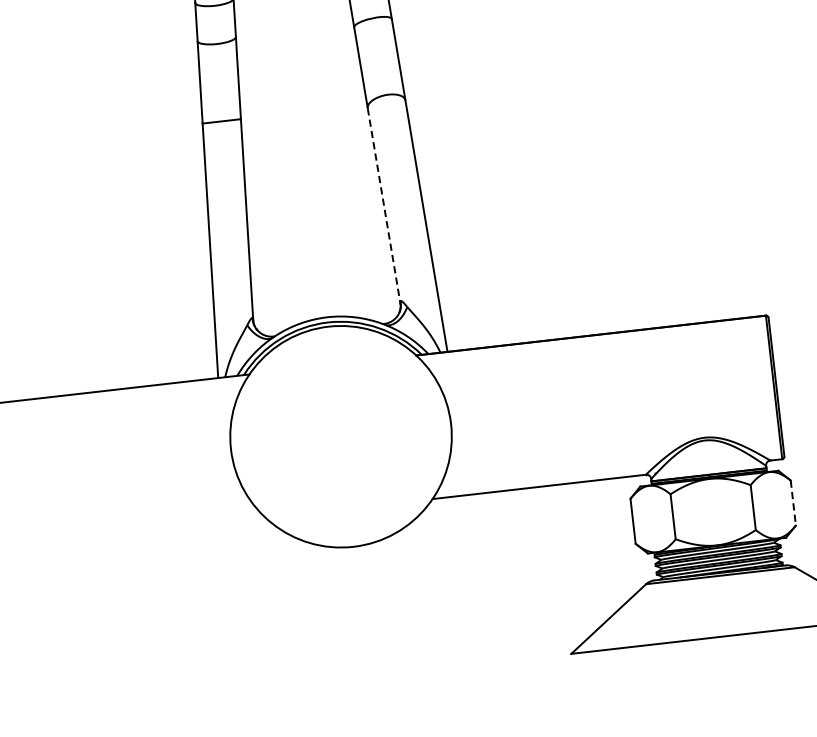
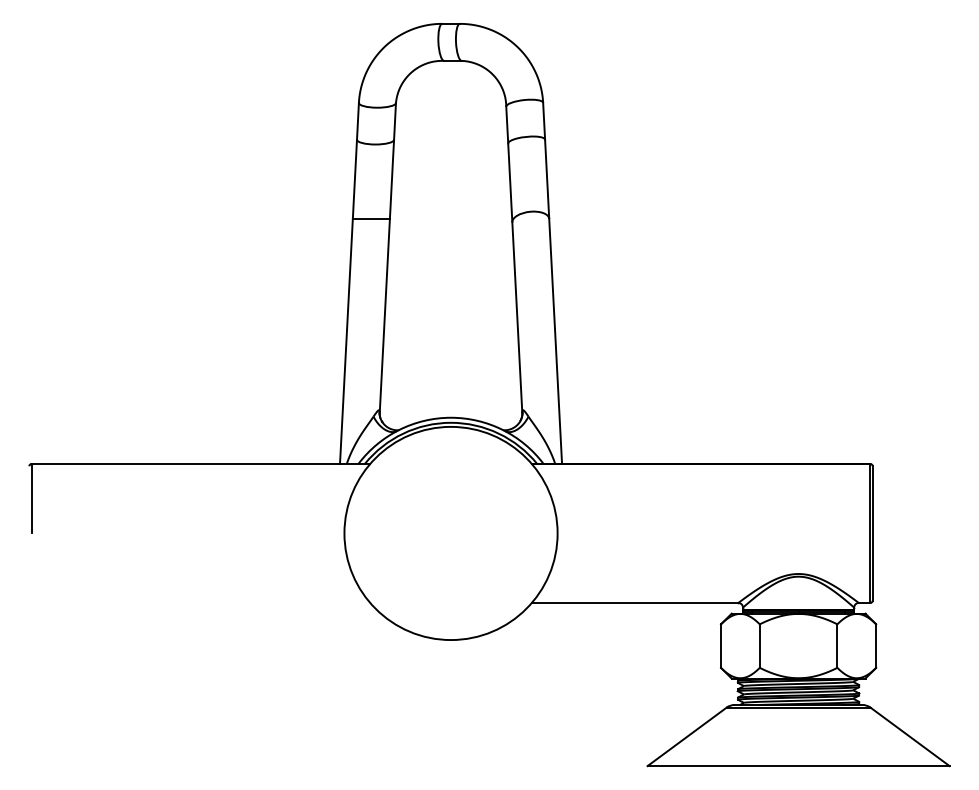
line: (384, 206) -> (517, 318), dashed -> solid
line: (793, 503) -> (876, 646), dashed -> solid

